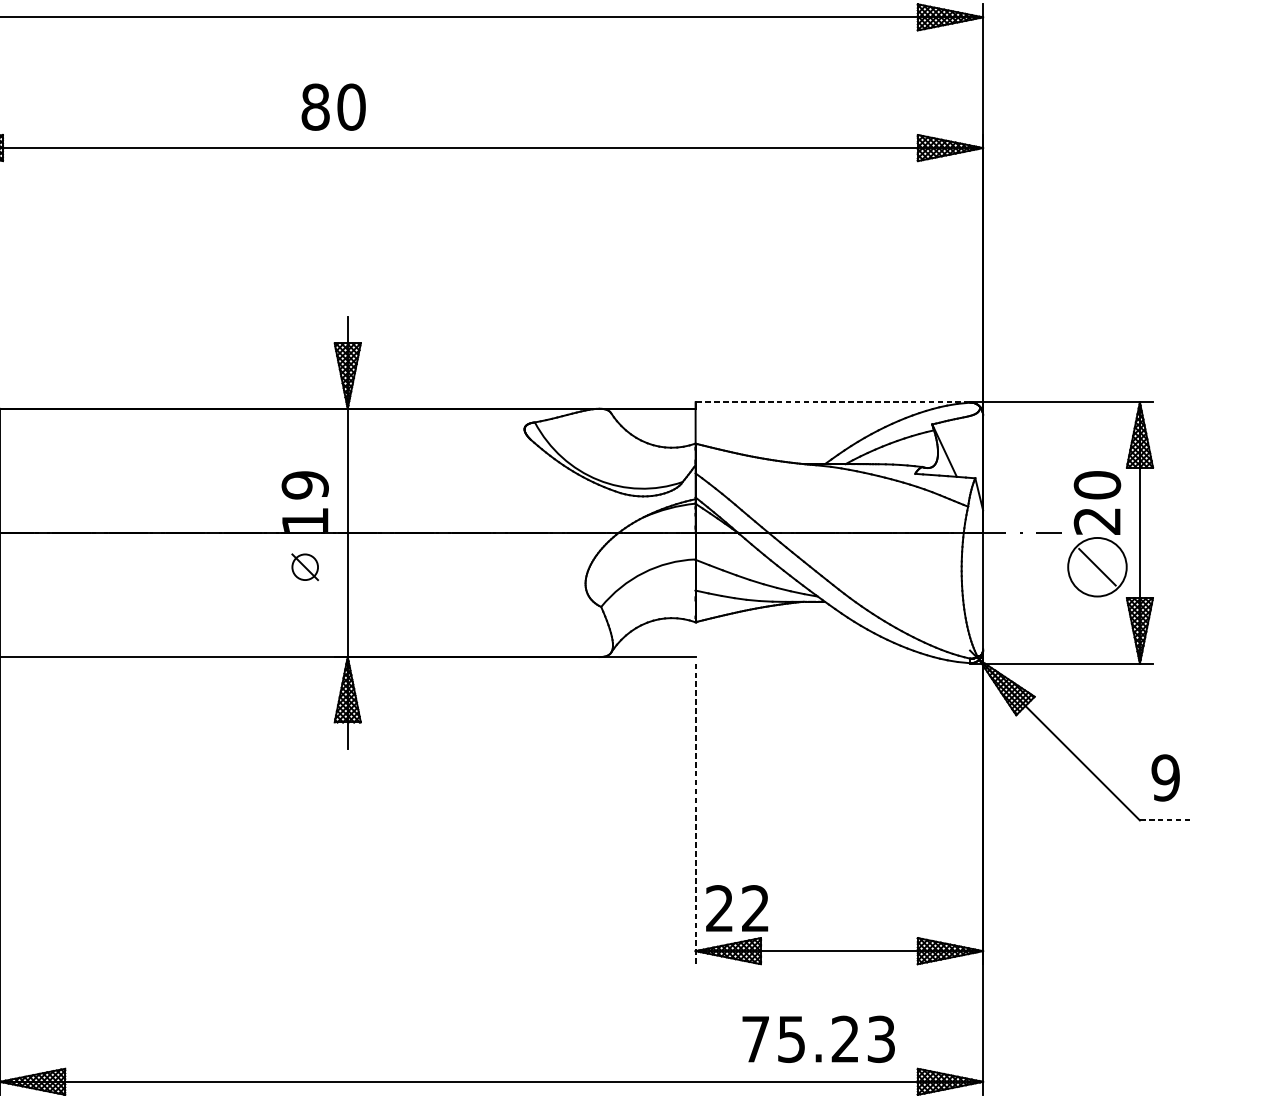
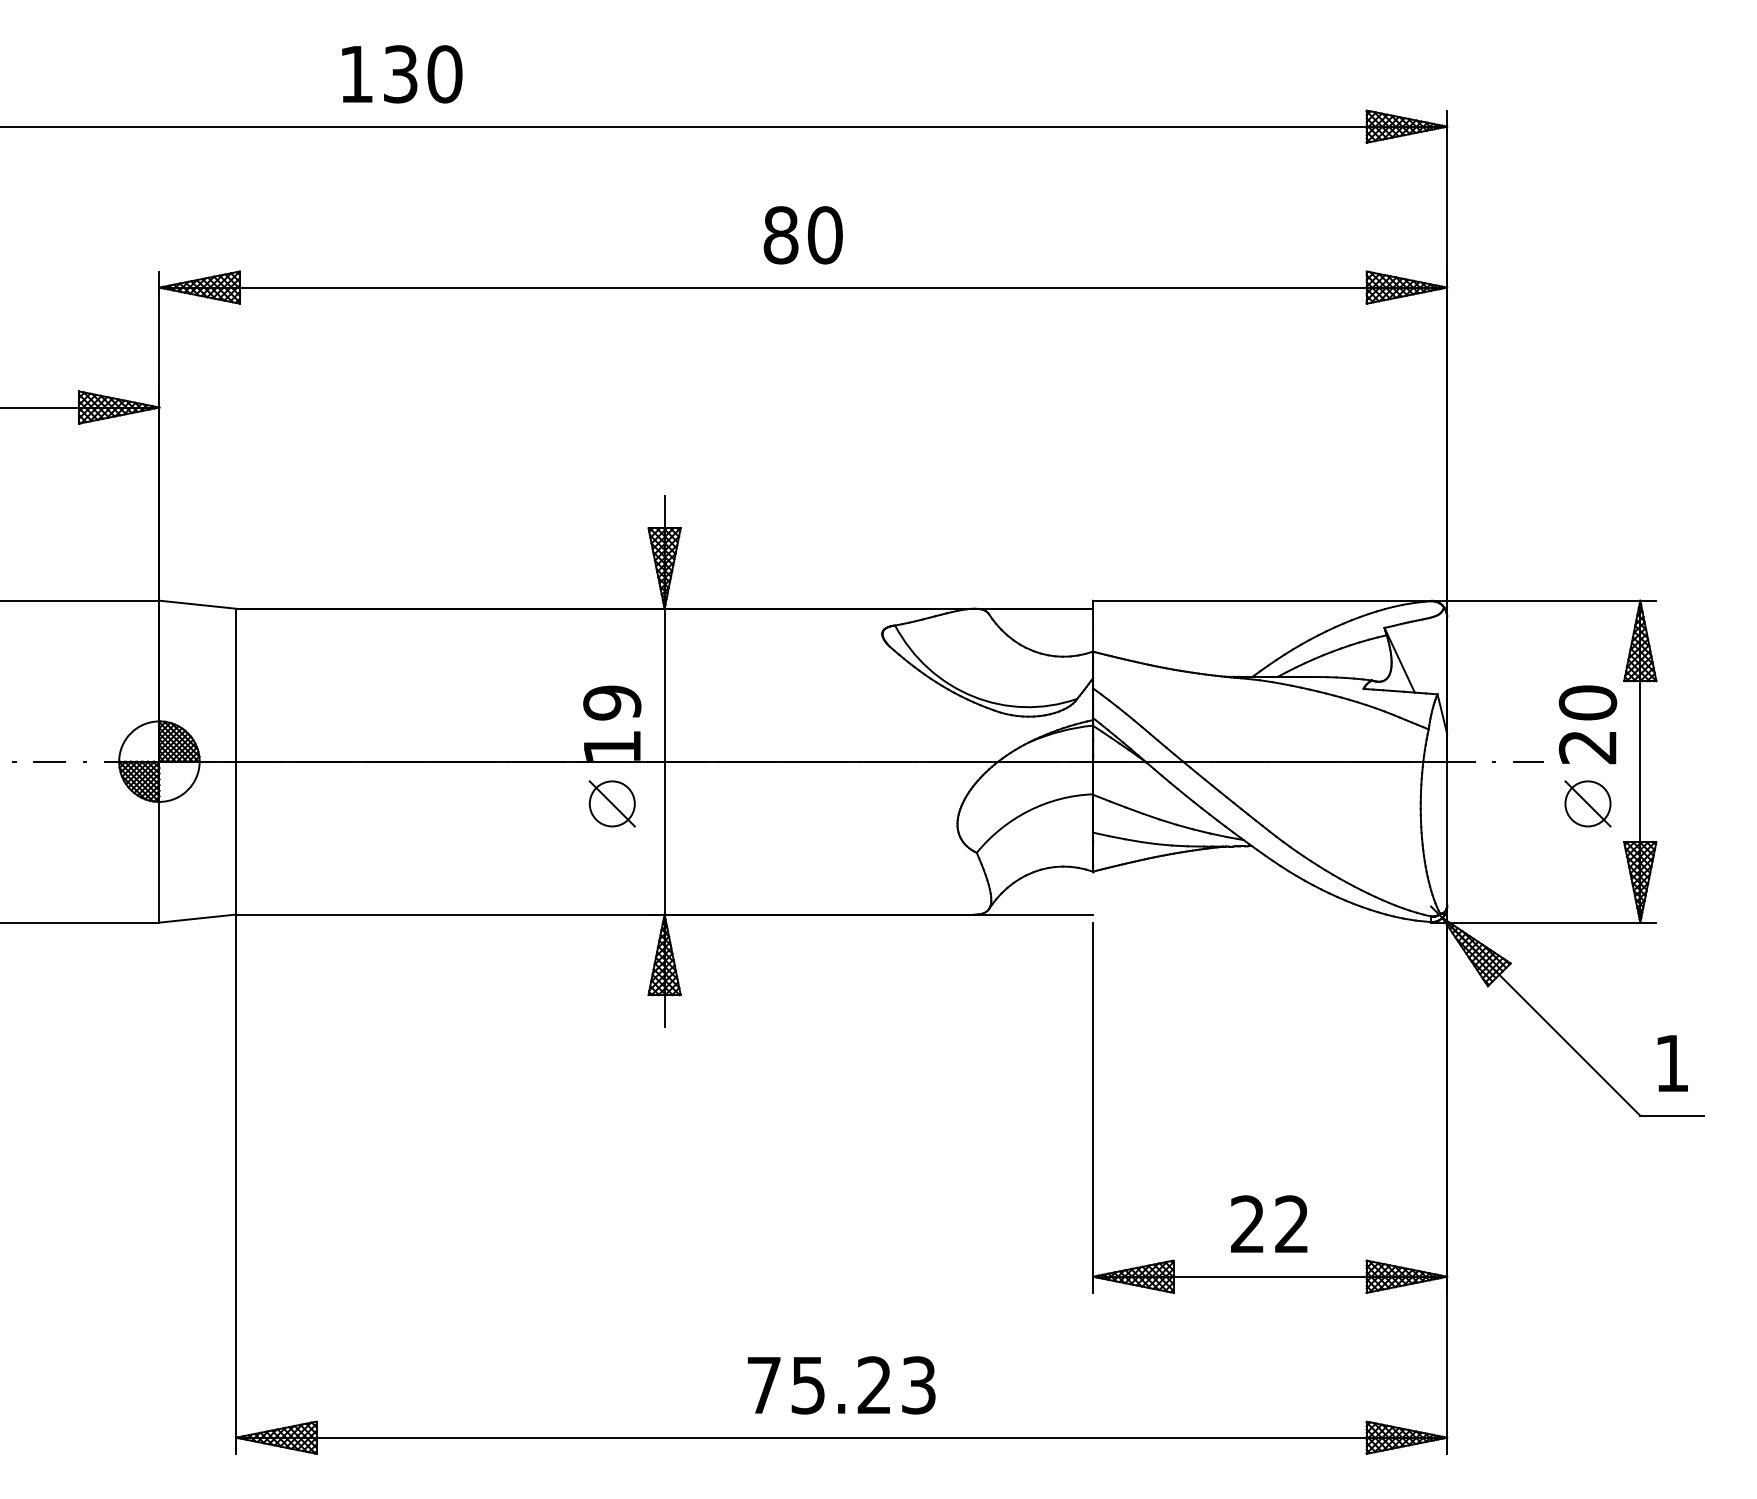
text: (333, 107) -> (802, 235), moved
line: (832, 402) -> (1261, 600), dashed -> solid
part: (304, 566) -> (611, 803), size x1.43
circle: (1097, 566) -> (1587, 803), size x0.62
text: (1165, 778) -> (1671, 1063), 9 -> 1
line: (695, 814) -> (1093, 1108), dashed -> solid
line: (1166, 820) -> (1672, 1115), dashed -> solid
text: (737, 907) -> (1269, 1223), moved
text: (818, 1039) -> (841, 1385), moved

